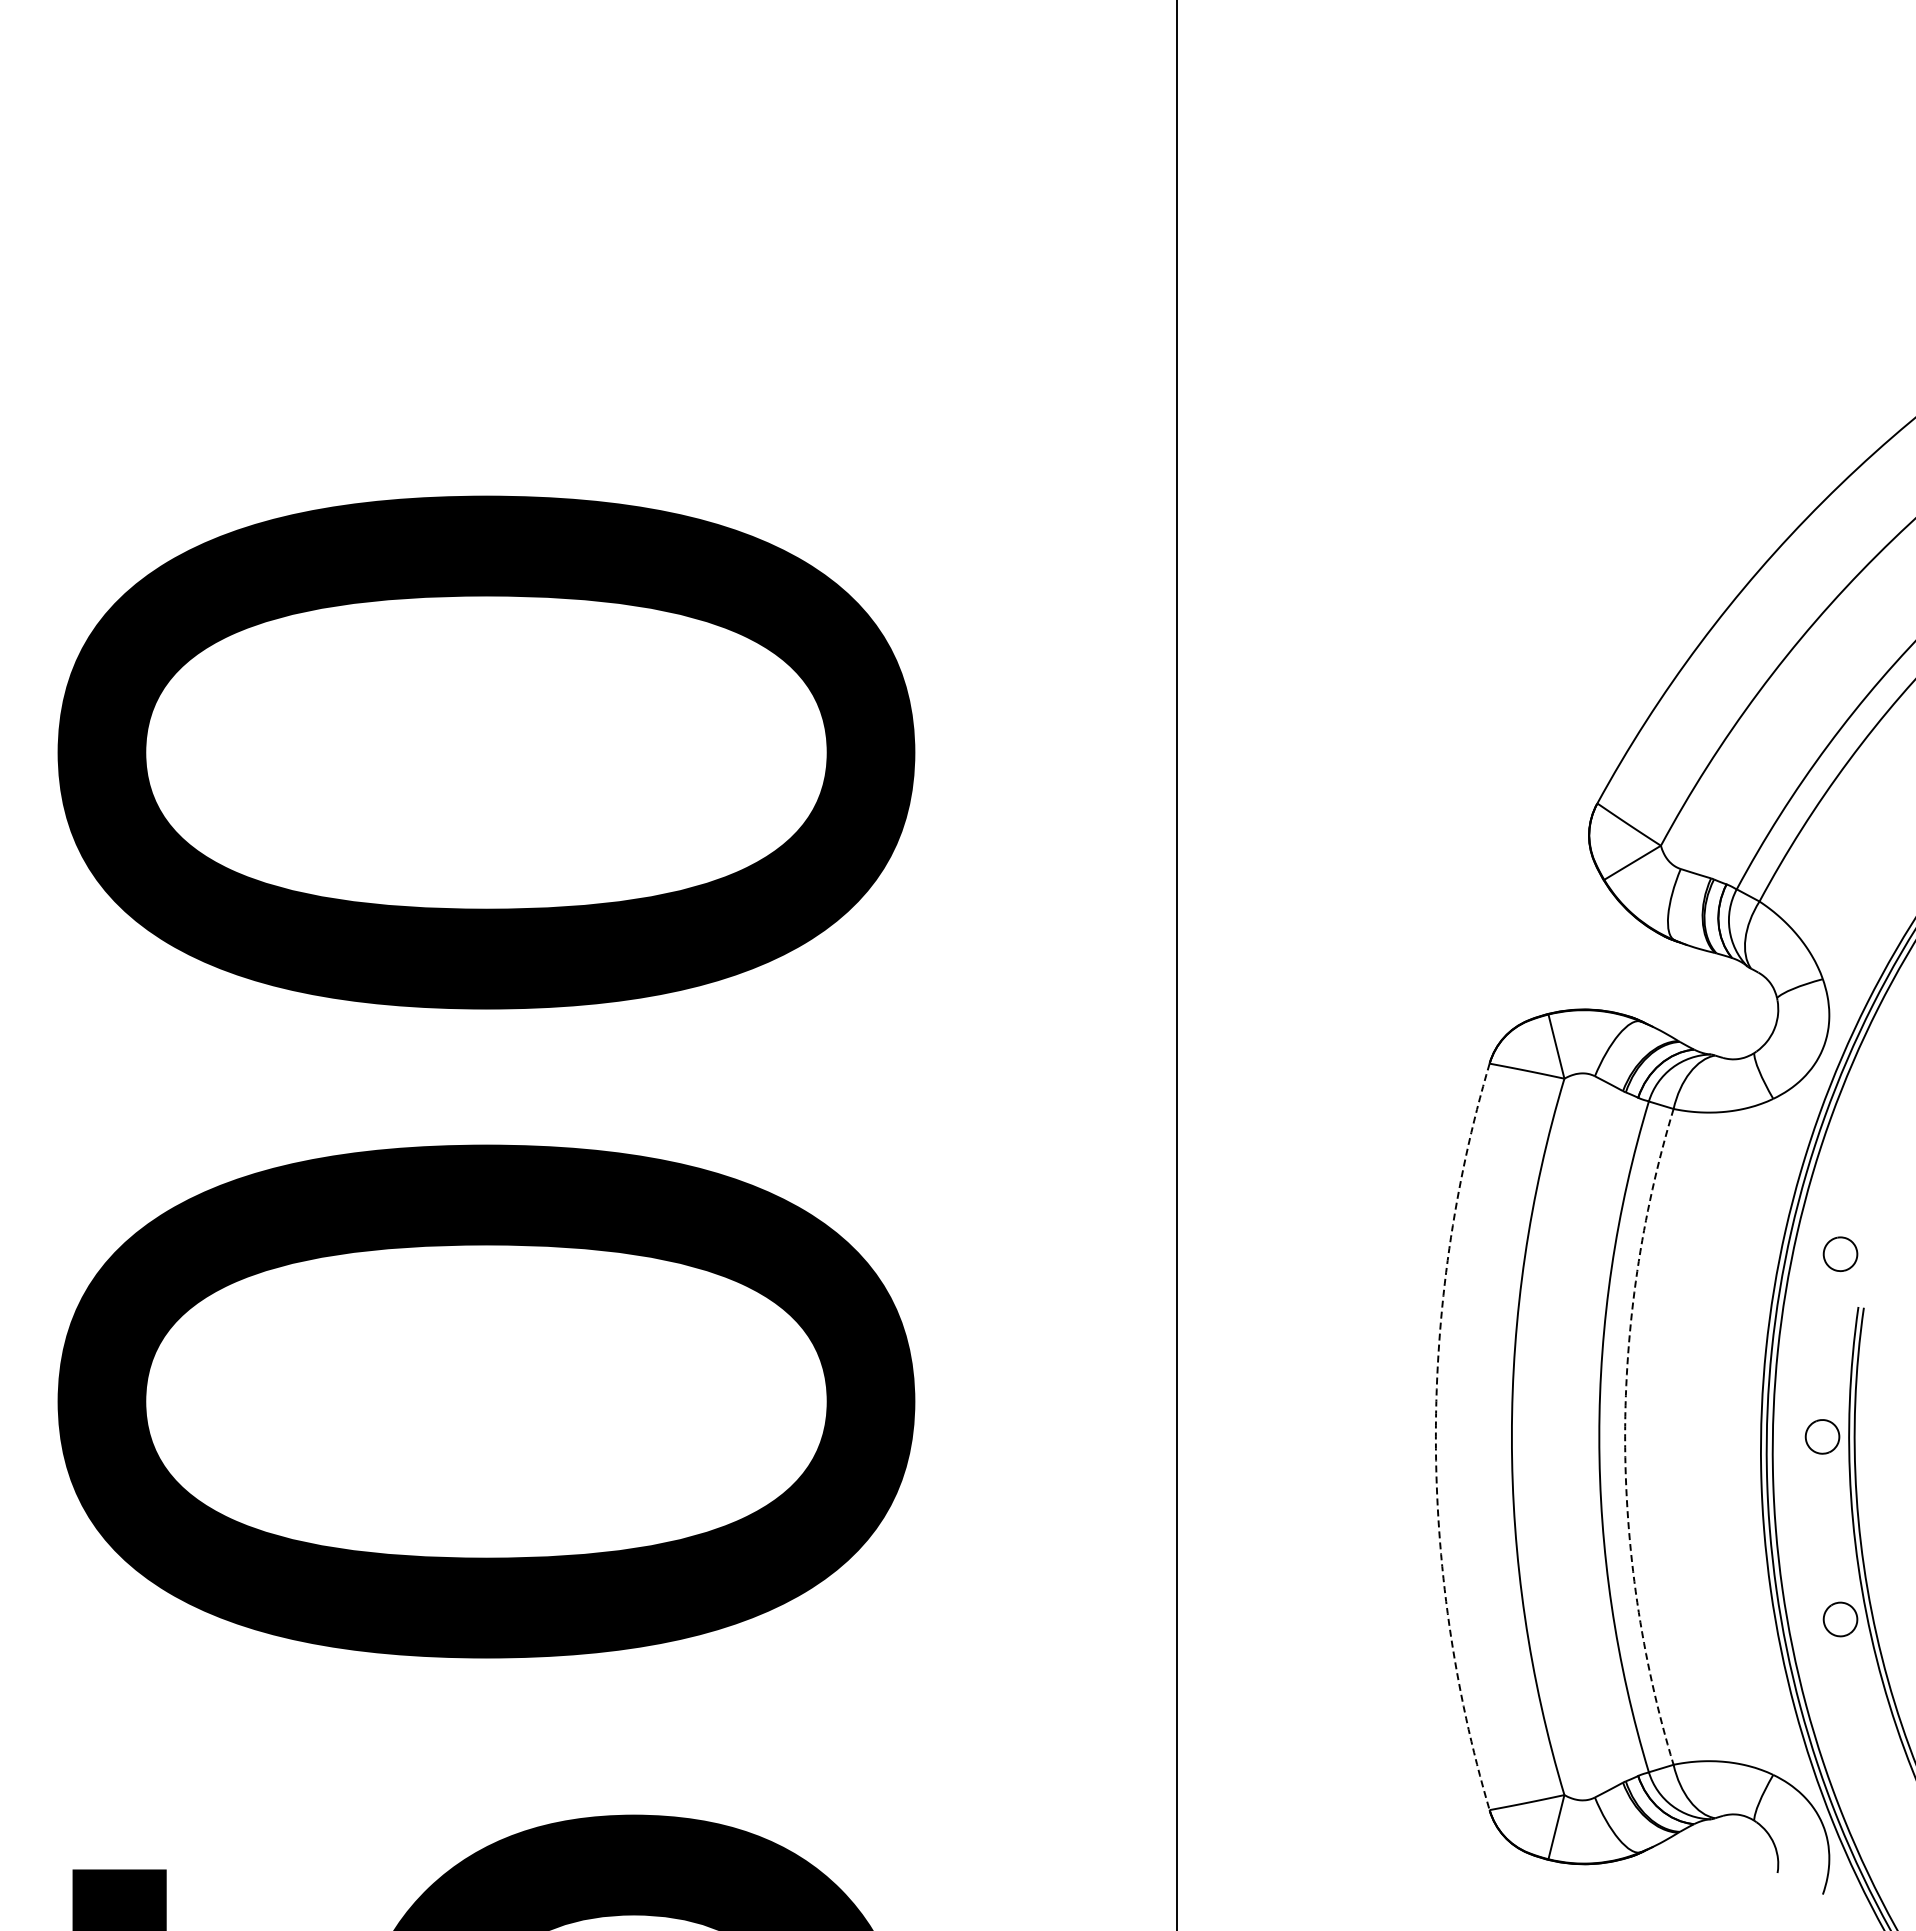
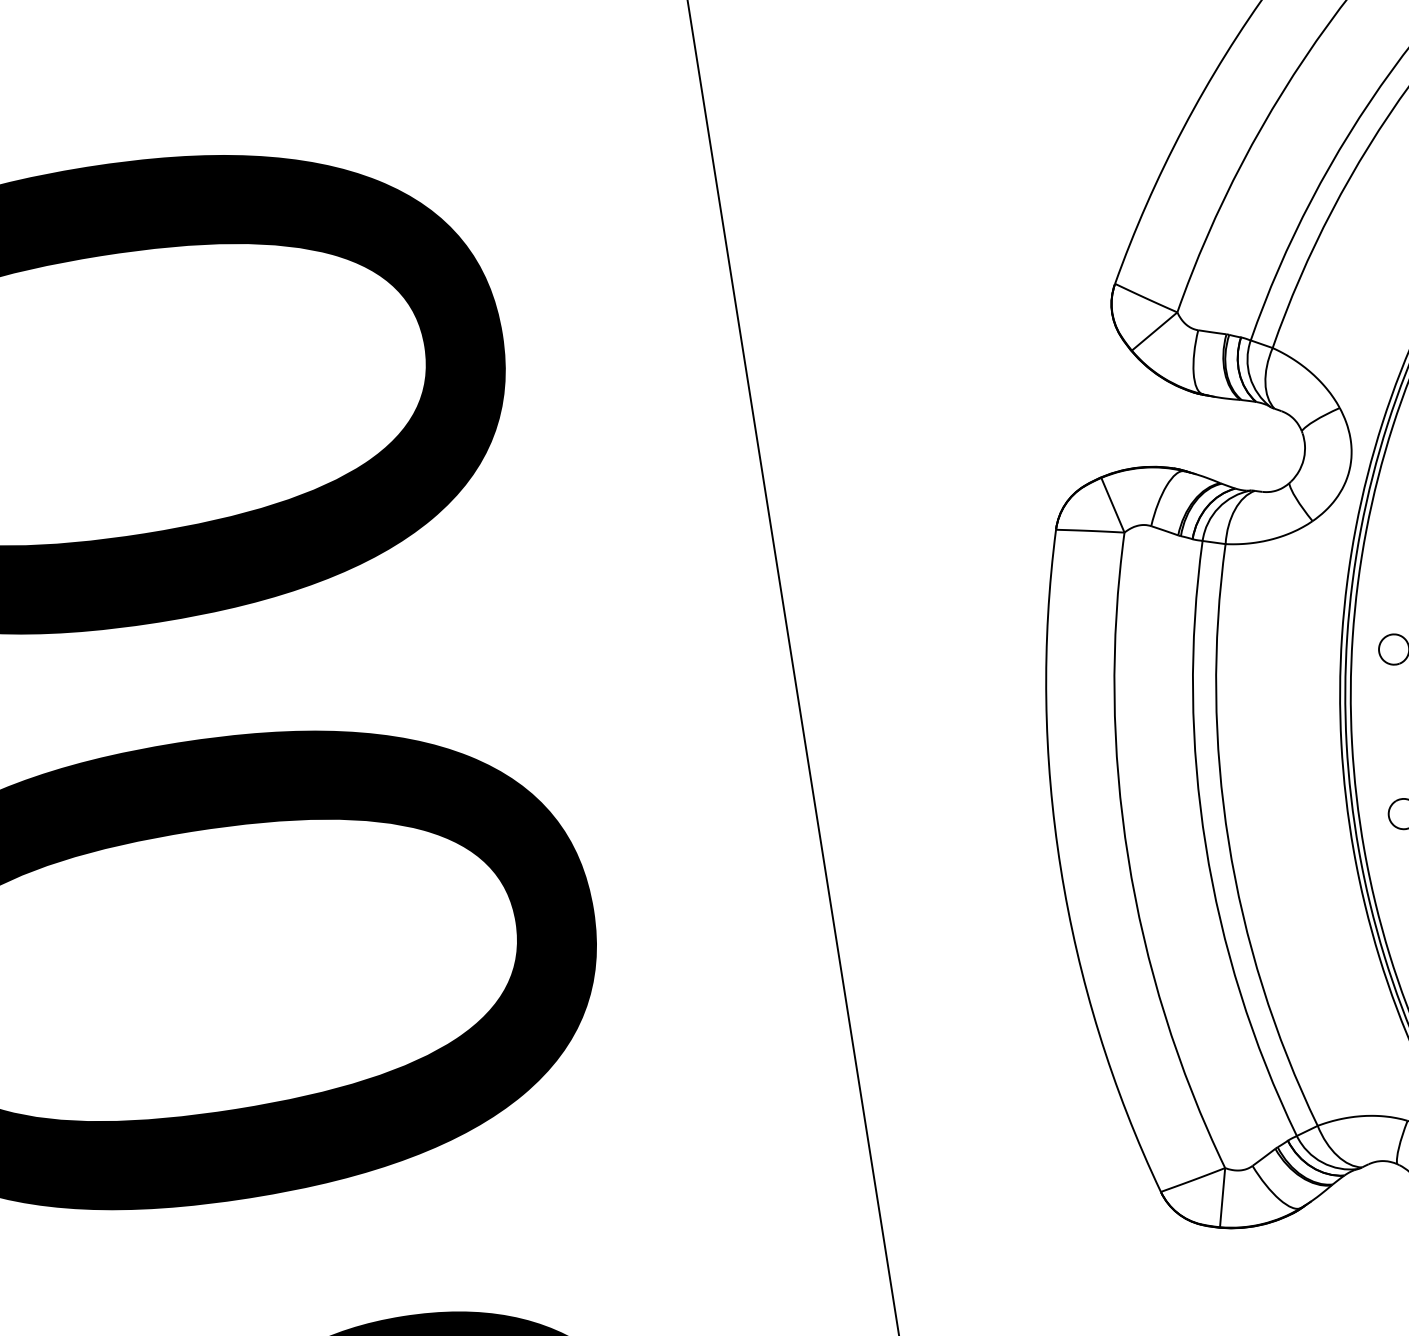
arc: (1435, 1436) -> (1060, 868), dashed -> solid
arc: (1625, 1436) -> (1228, 841), dashed -> solid

